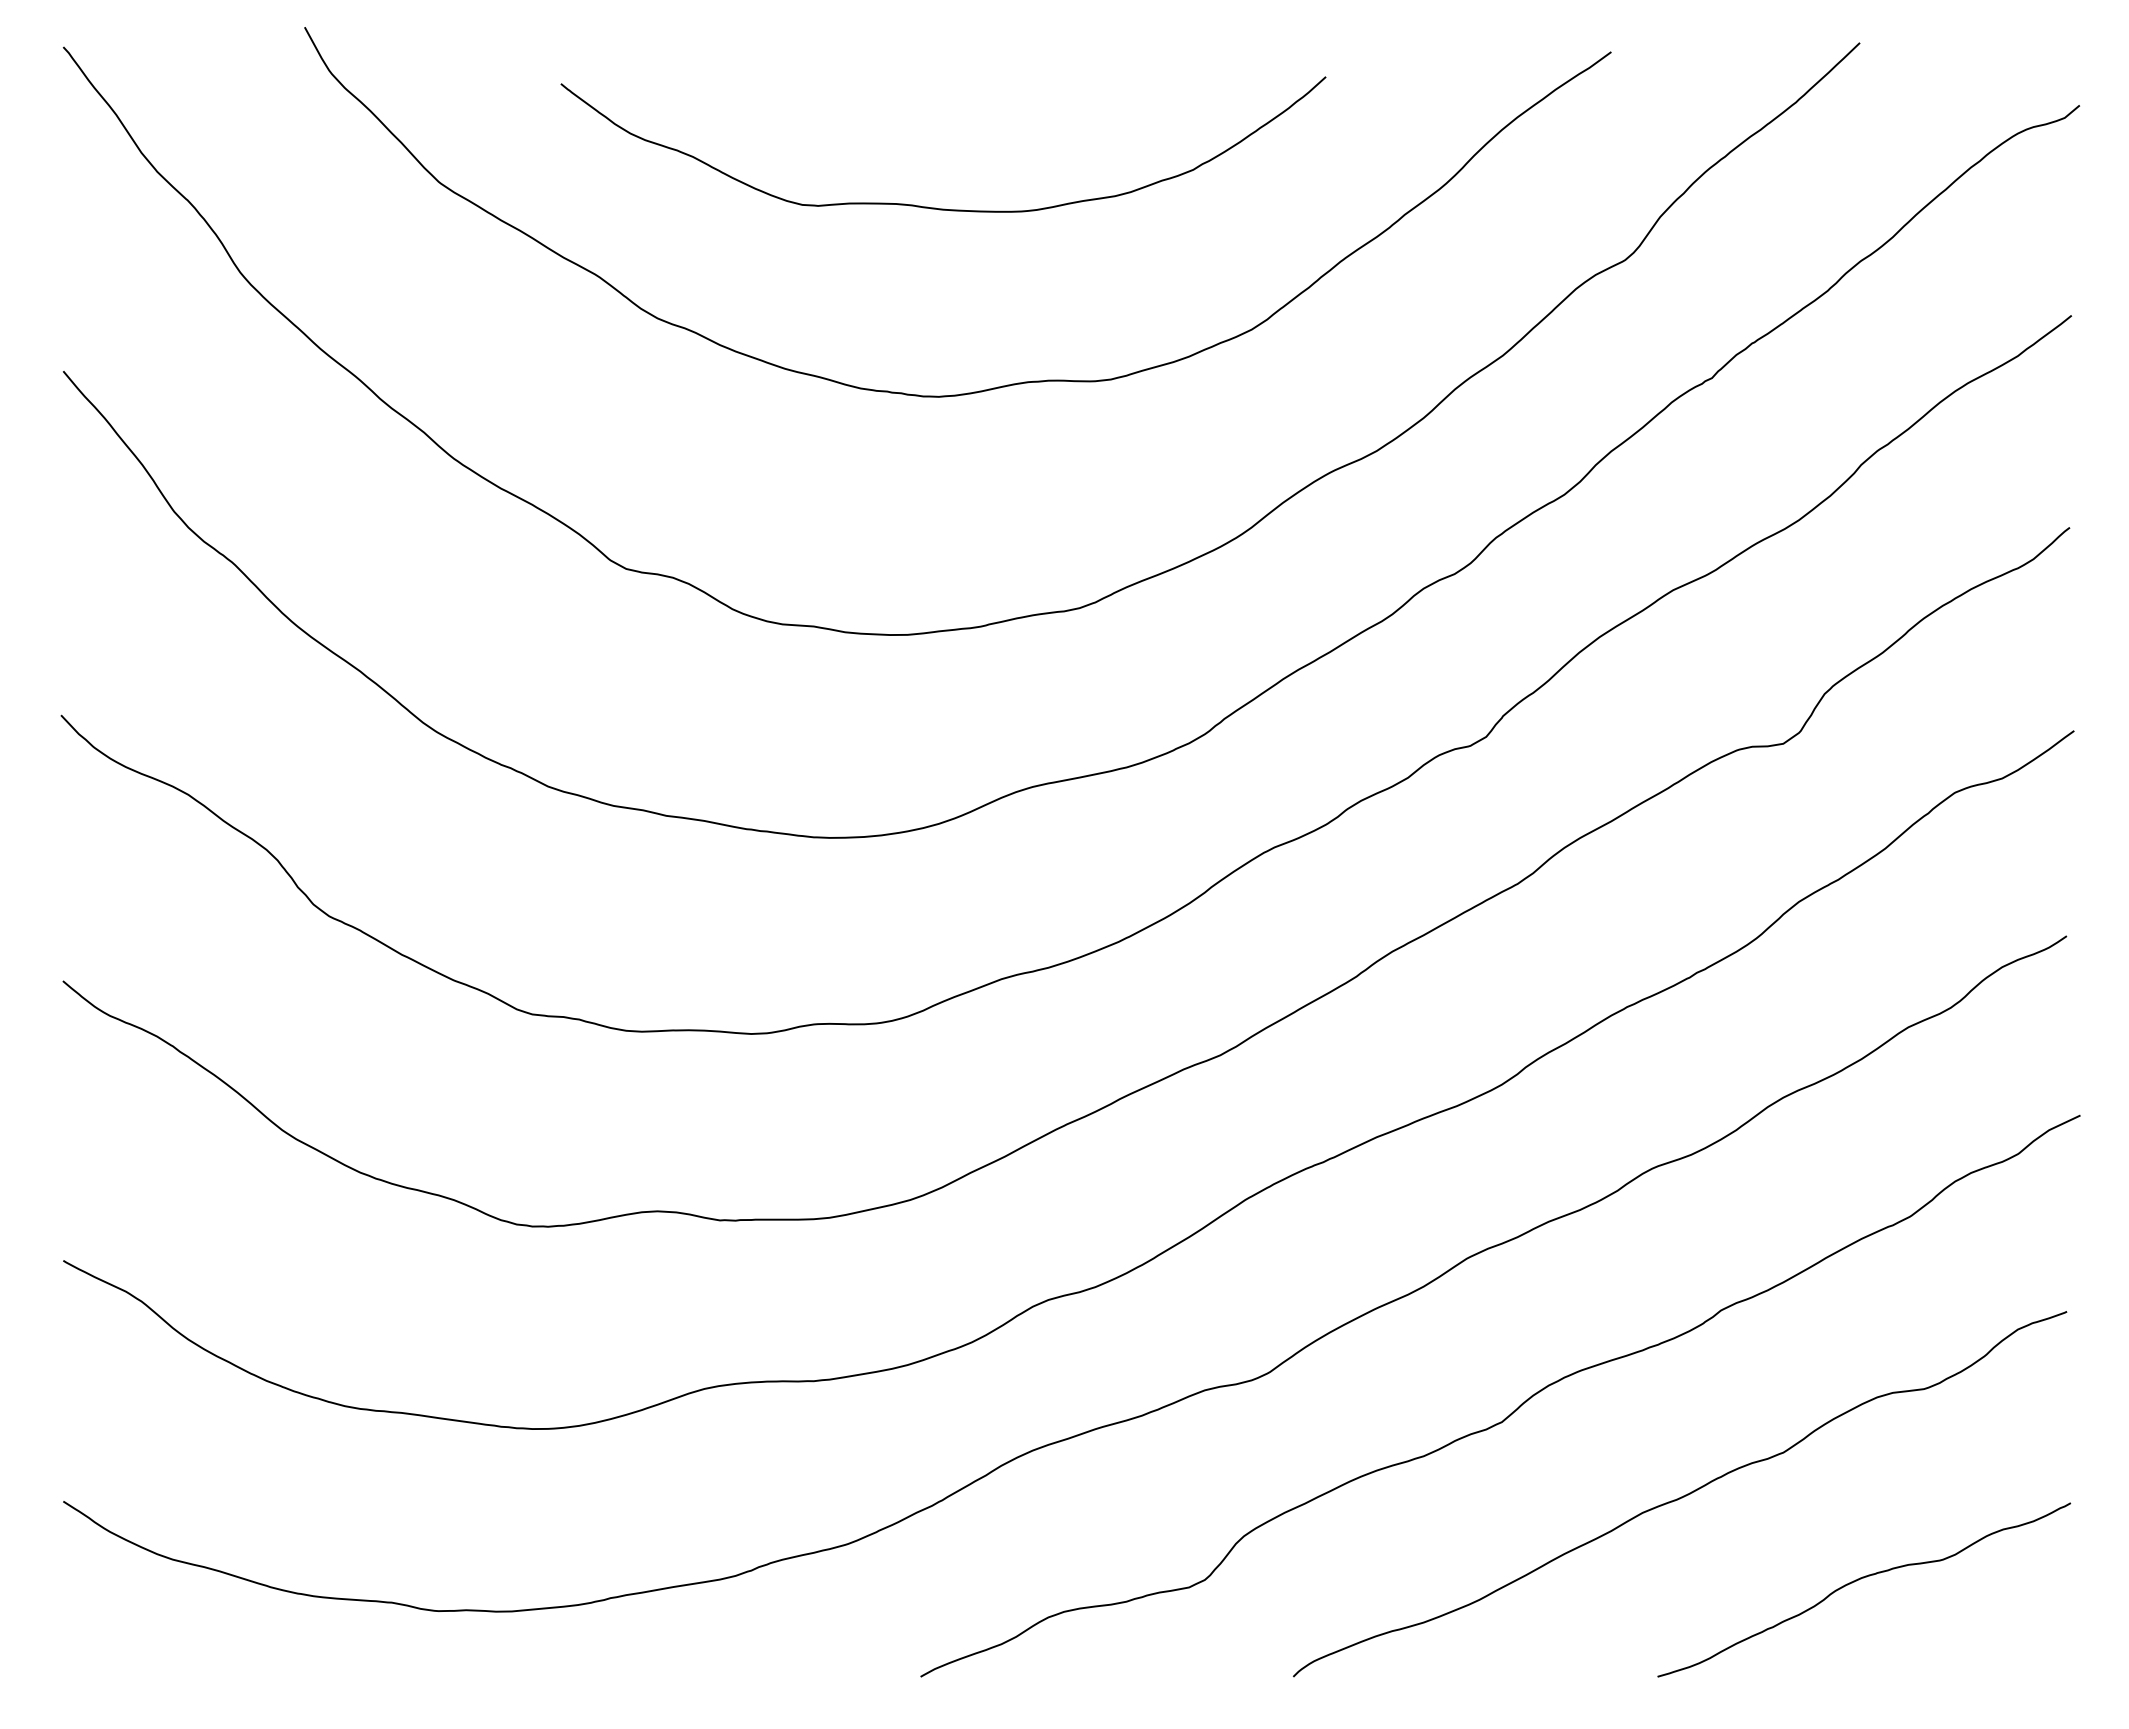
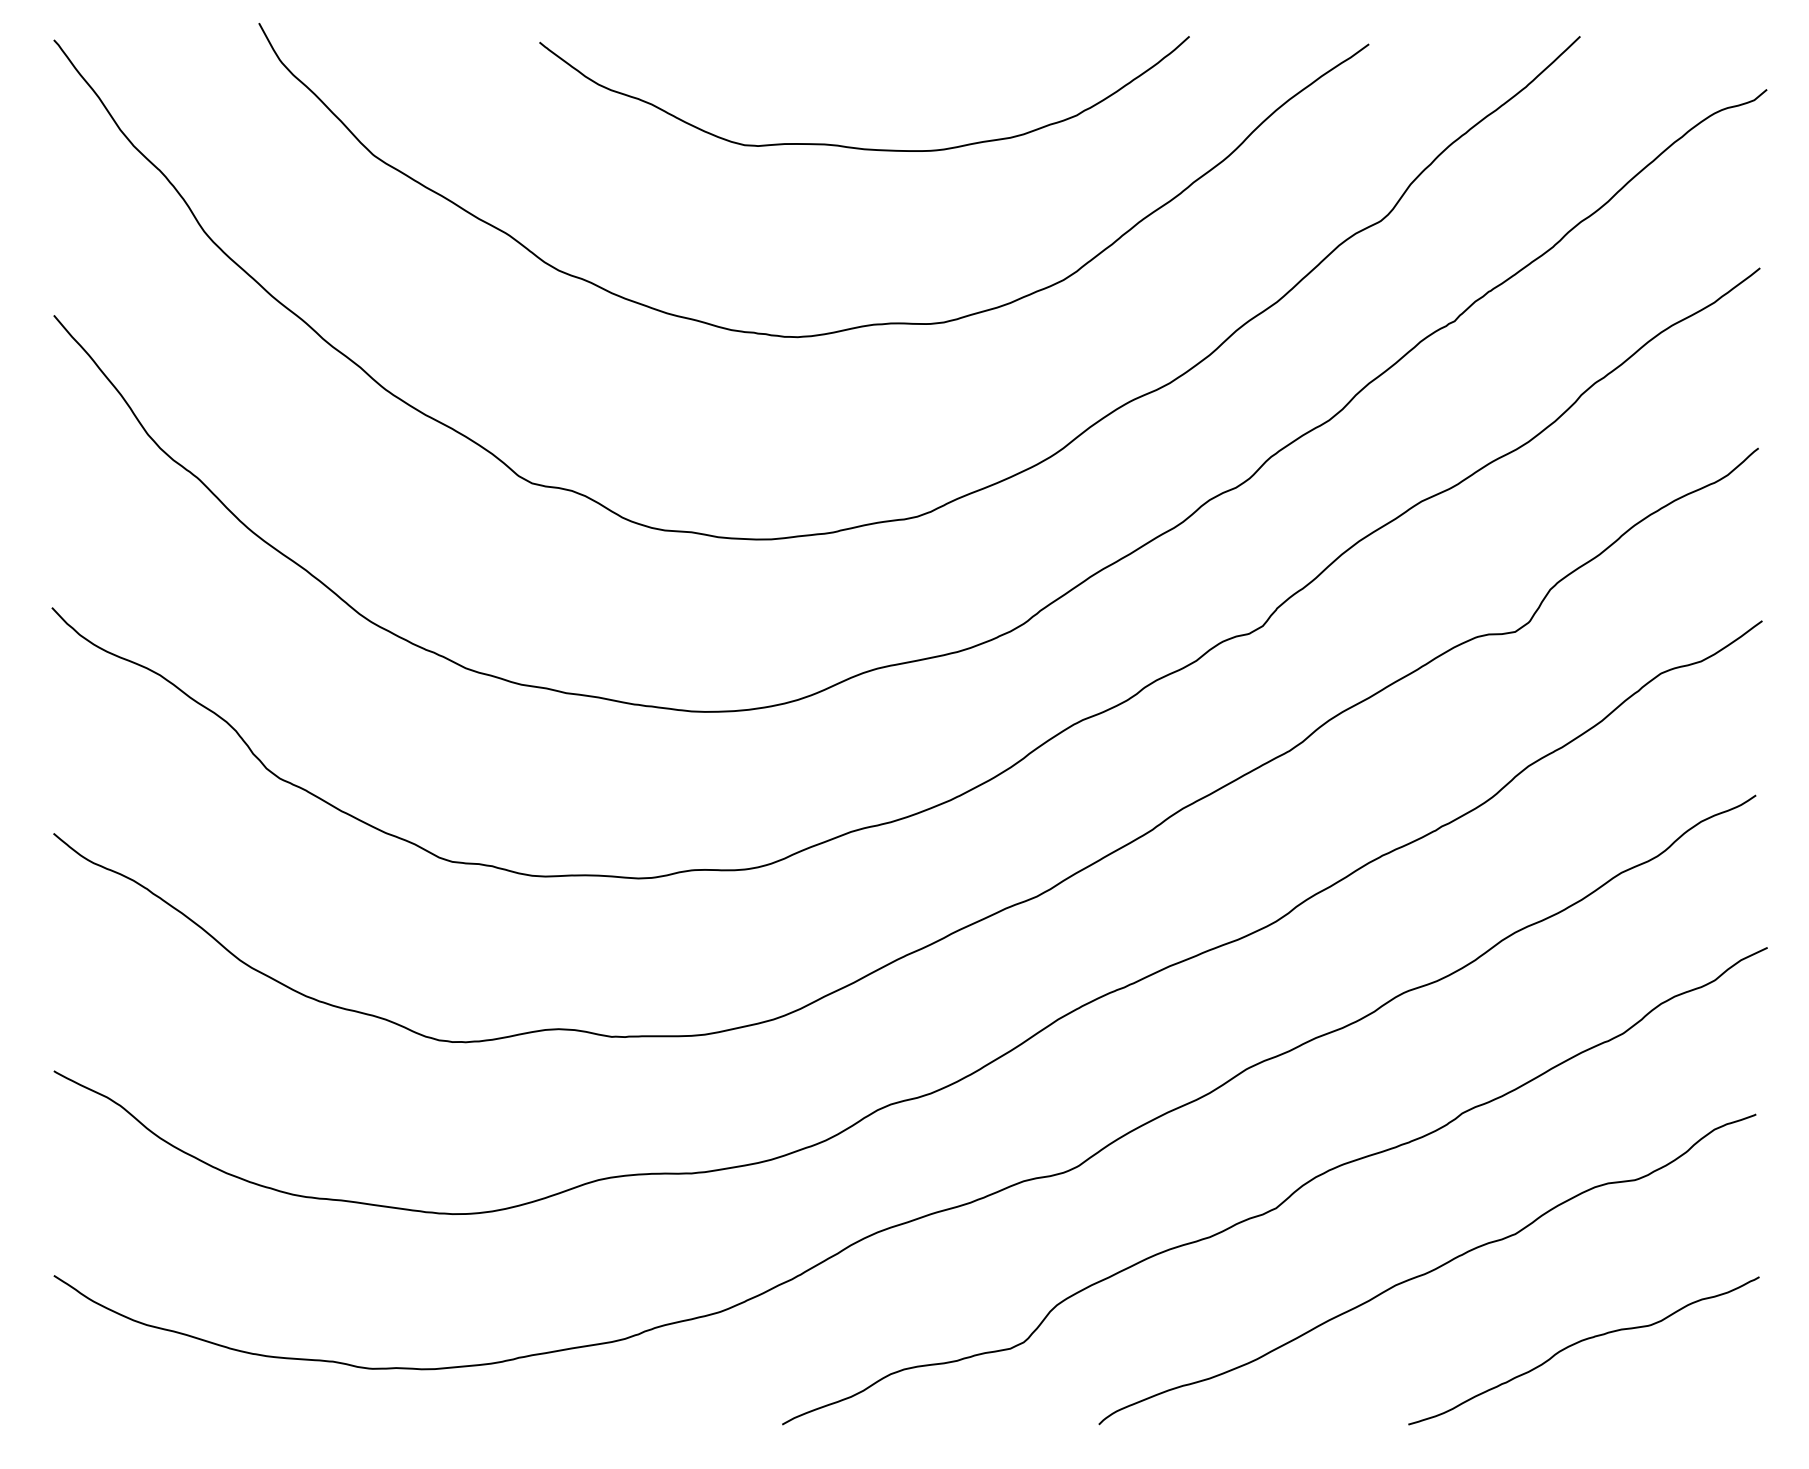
curve: (935, 207) -> (857, 147), moved

